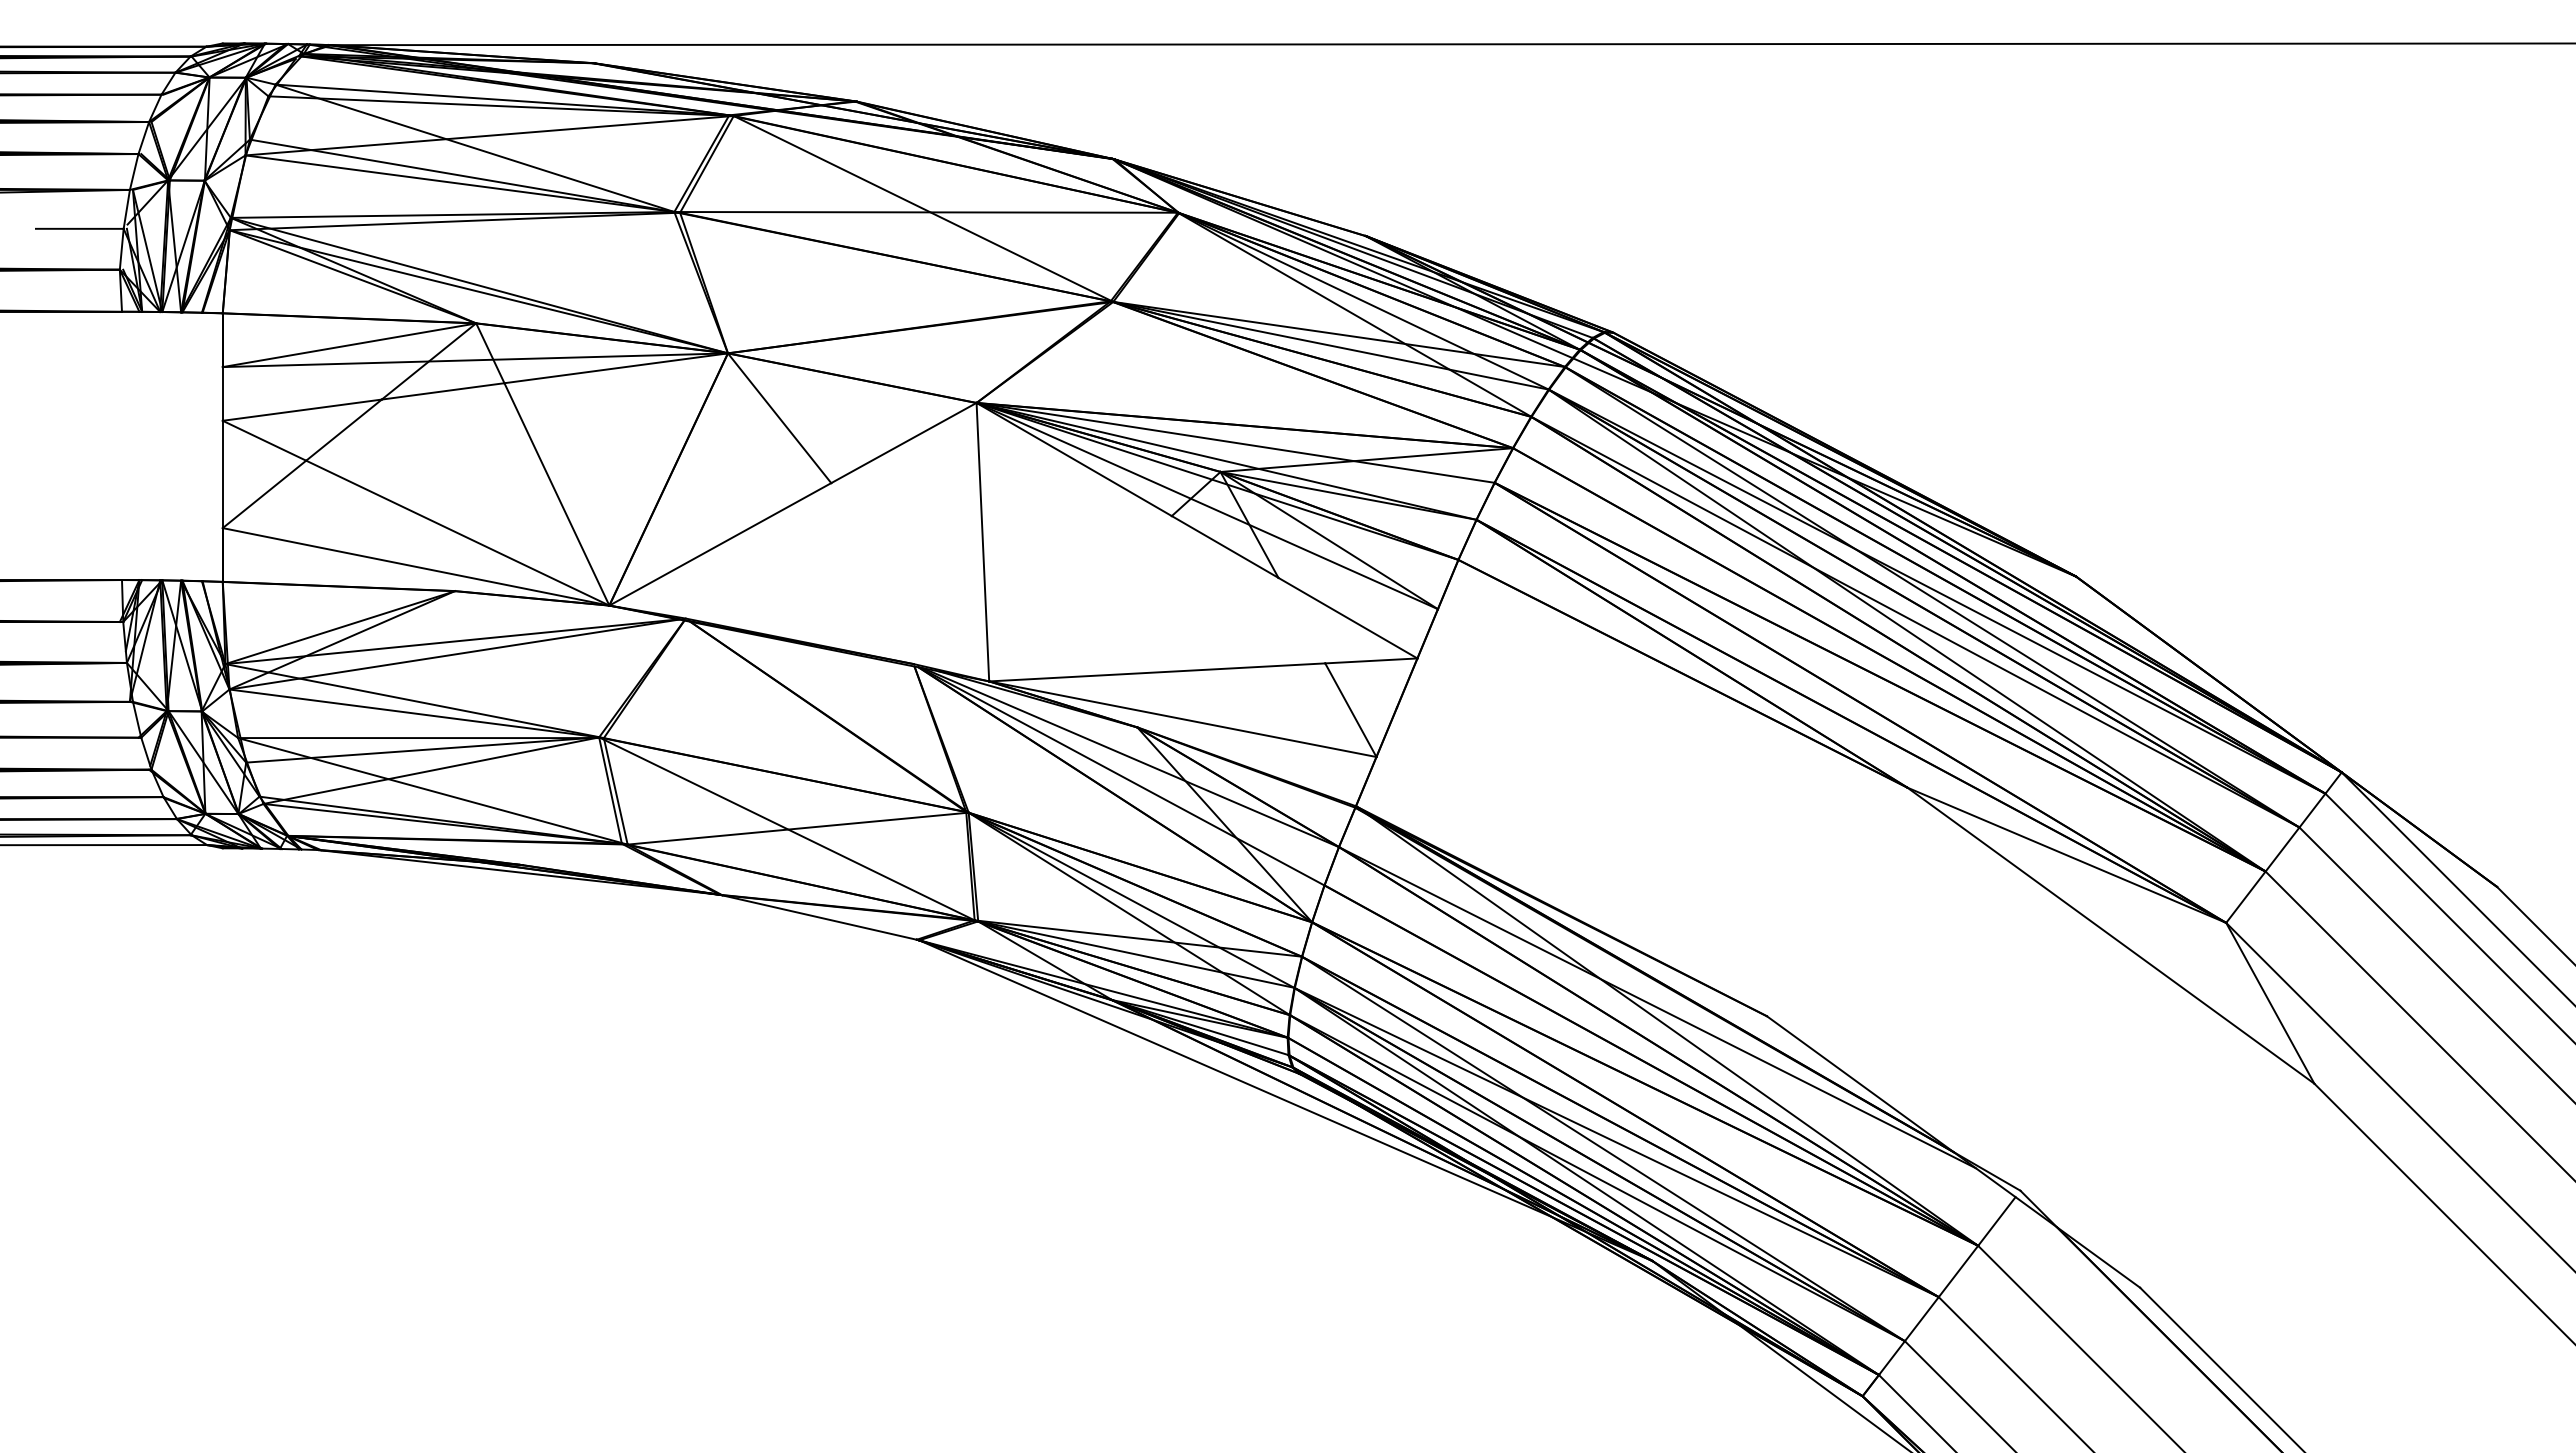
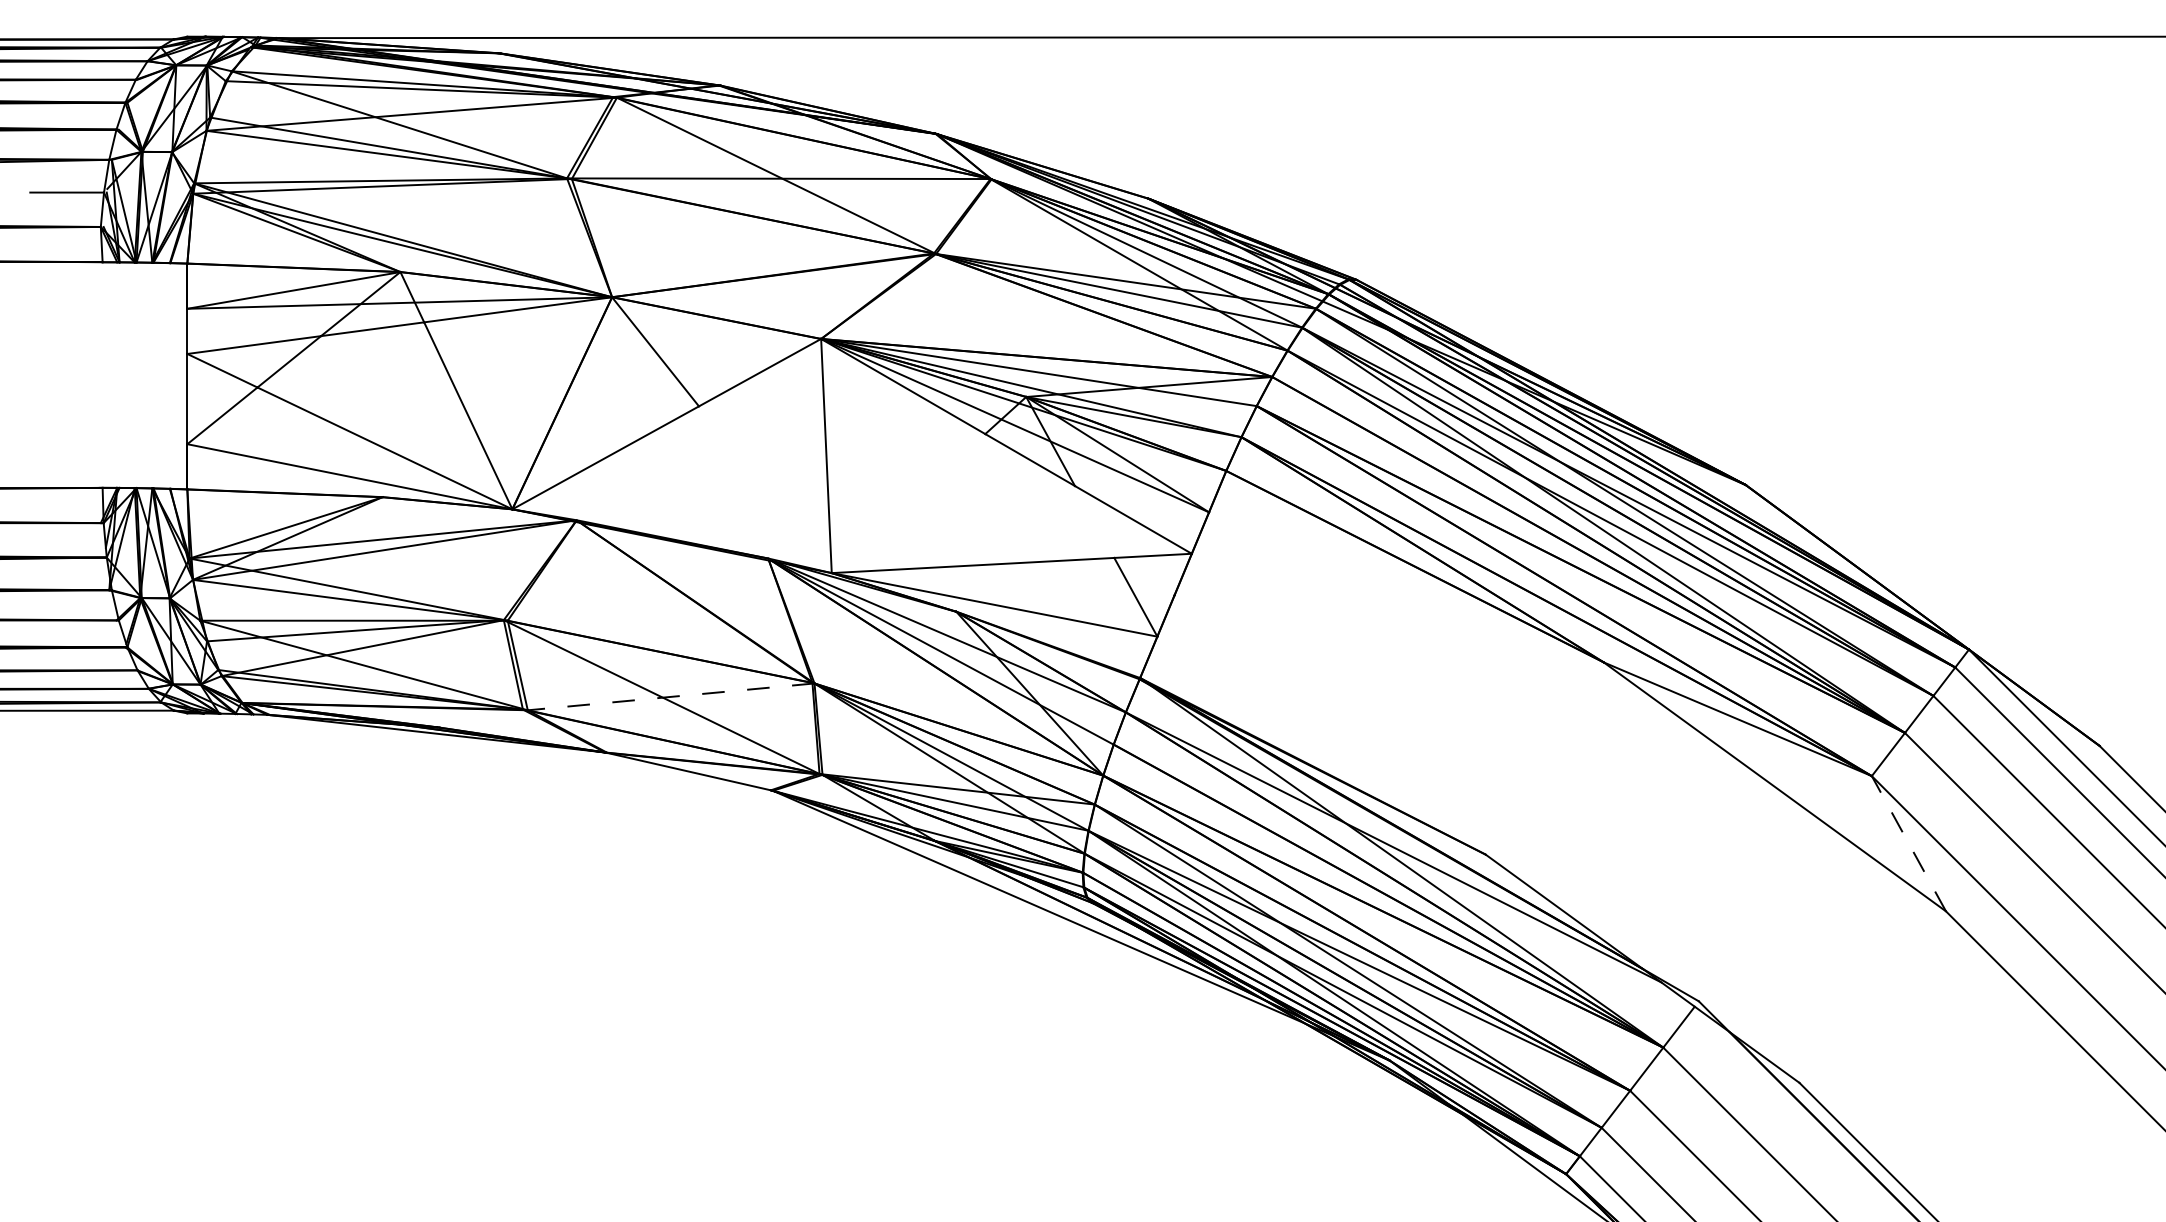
line: (797, 828) -> (670, 696), solid -> dashed
line: (2270, 1003) -> (1909, 843), solid -> dashed

